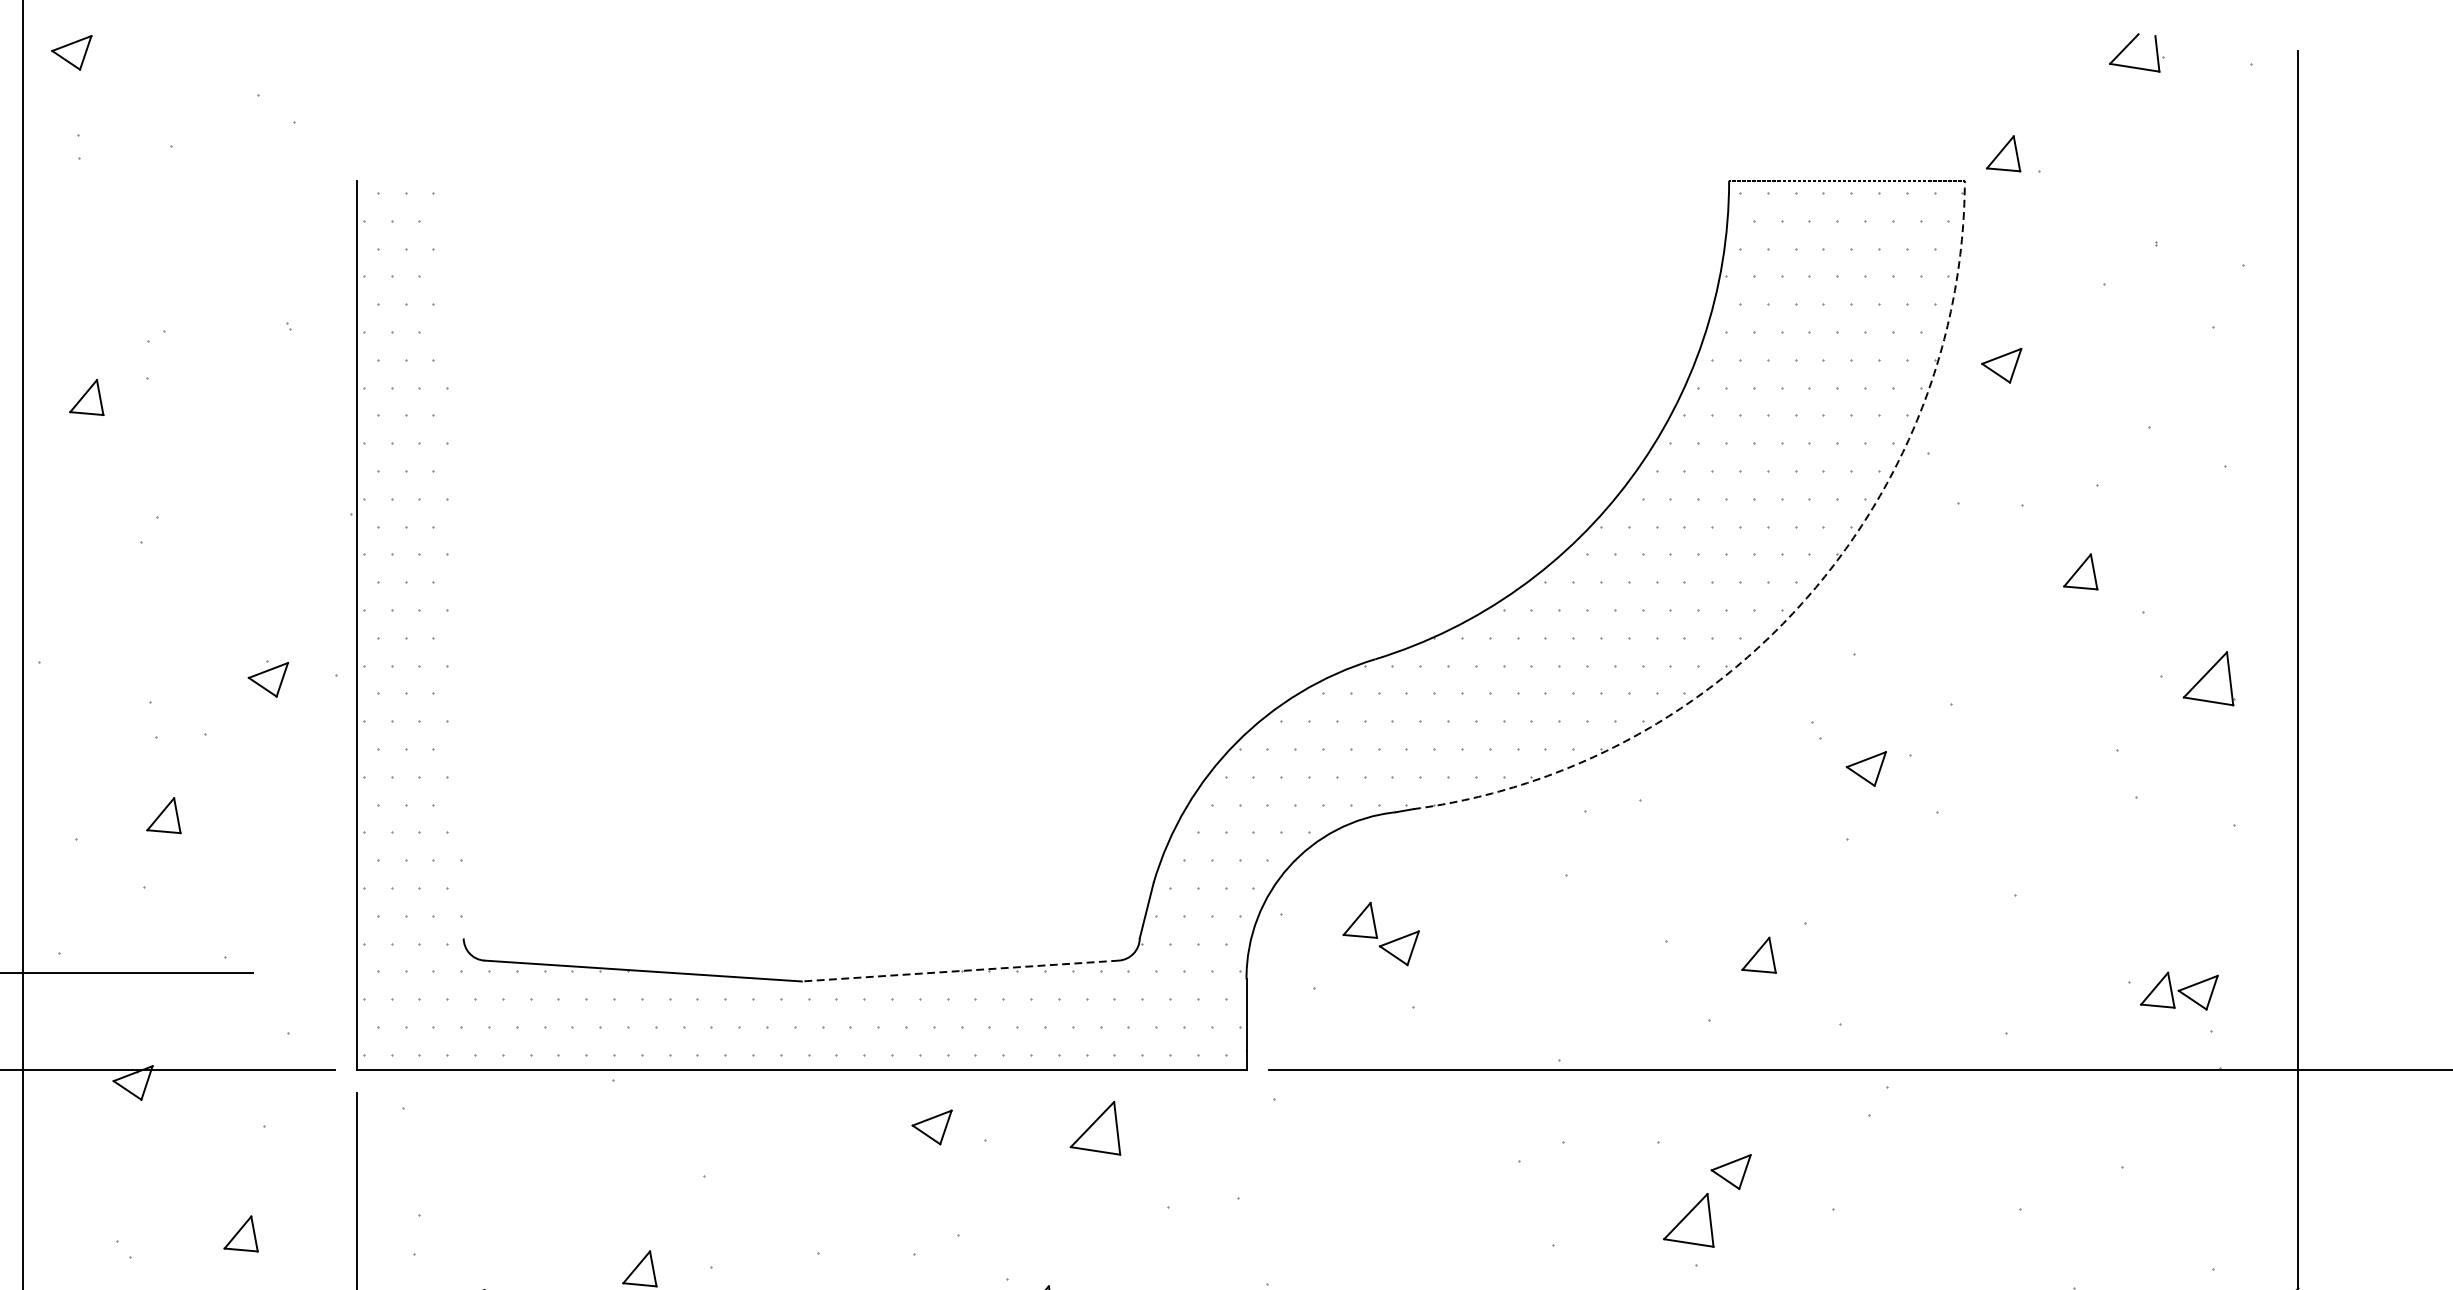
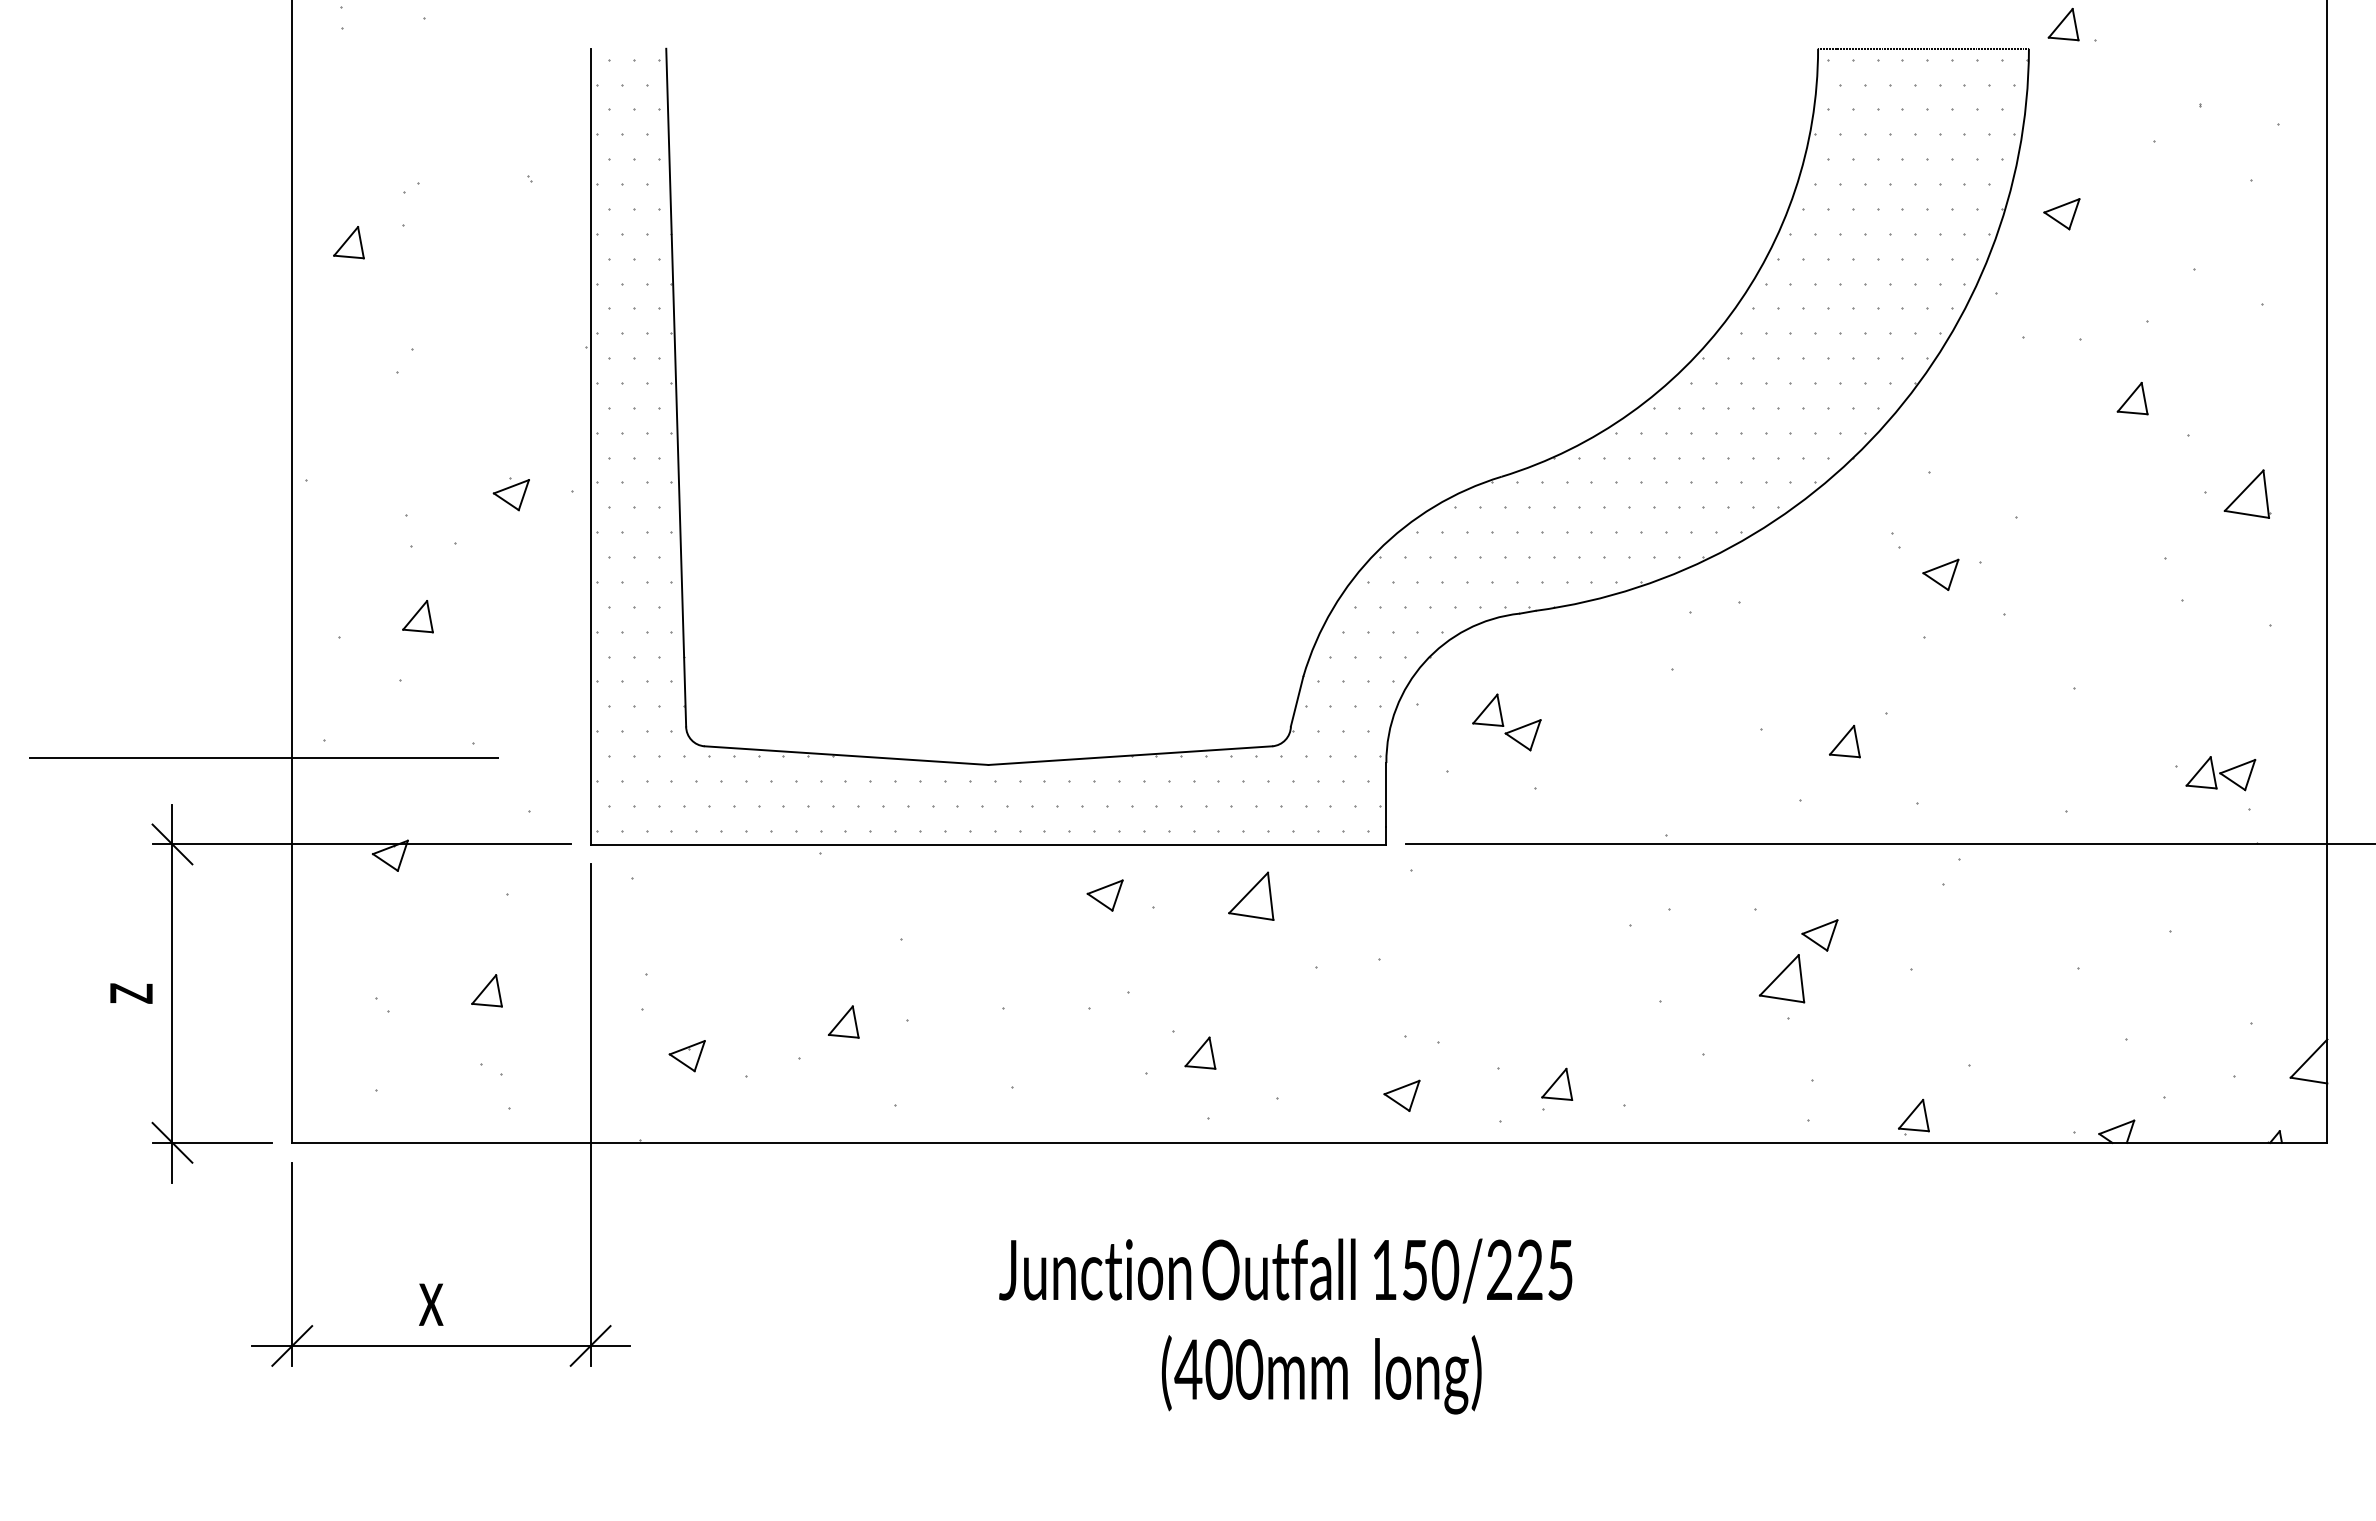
line: (452, 559) -> (676, 387), added
arc: (1806, 598) -> (1887, 422), dashed -> solid
line: (959, 970) -> (1129, 755), dashed -> solid

